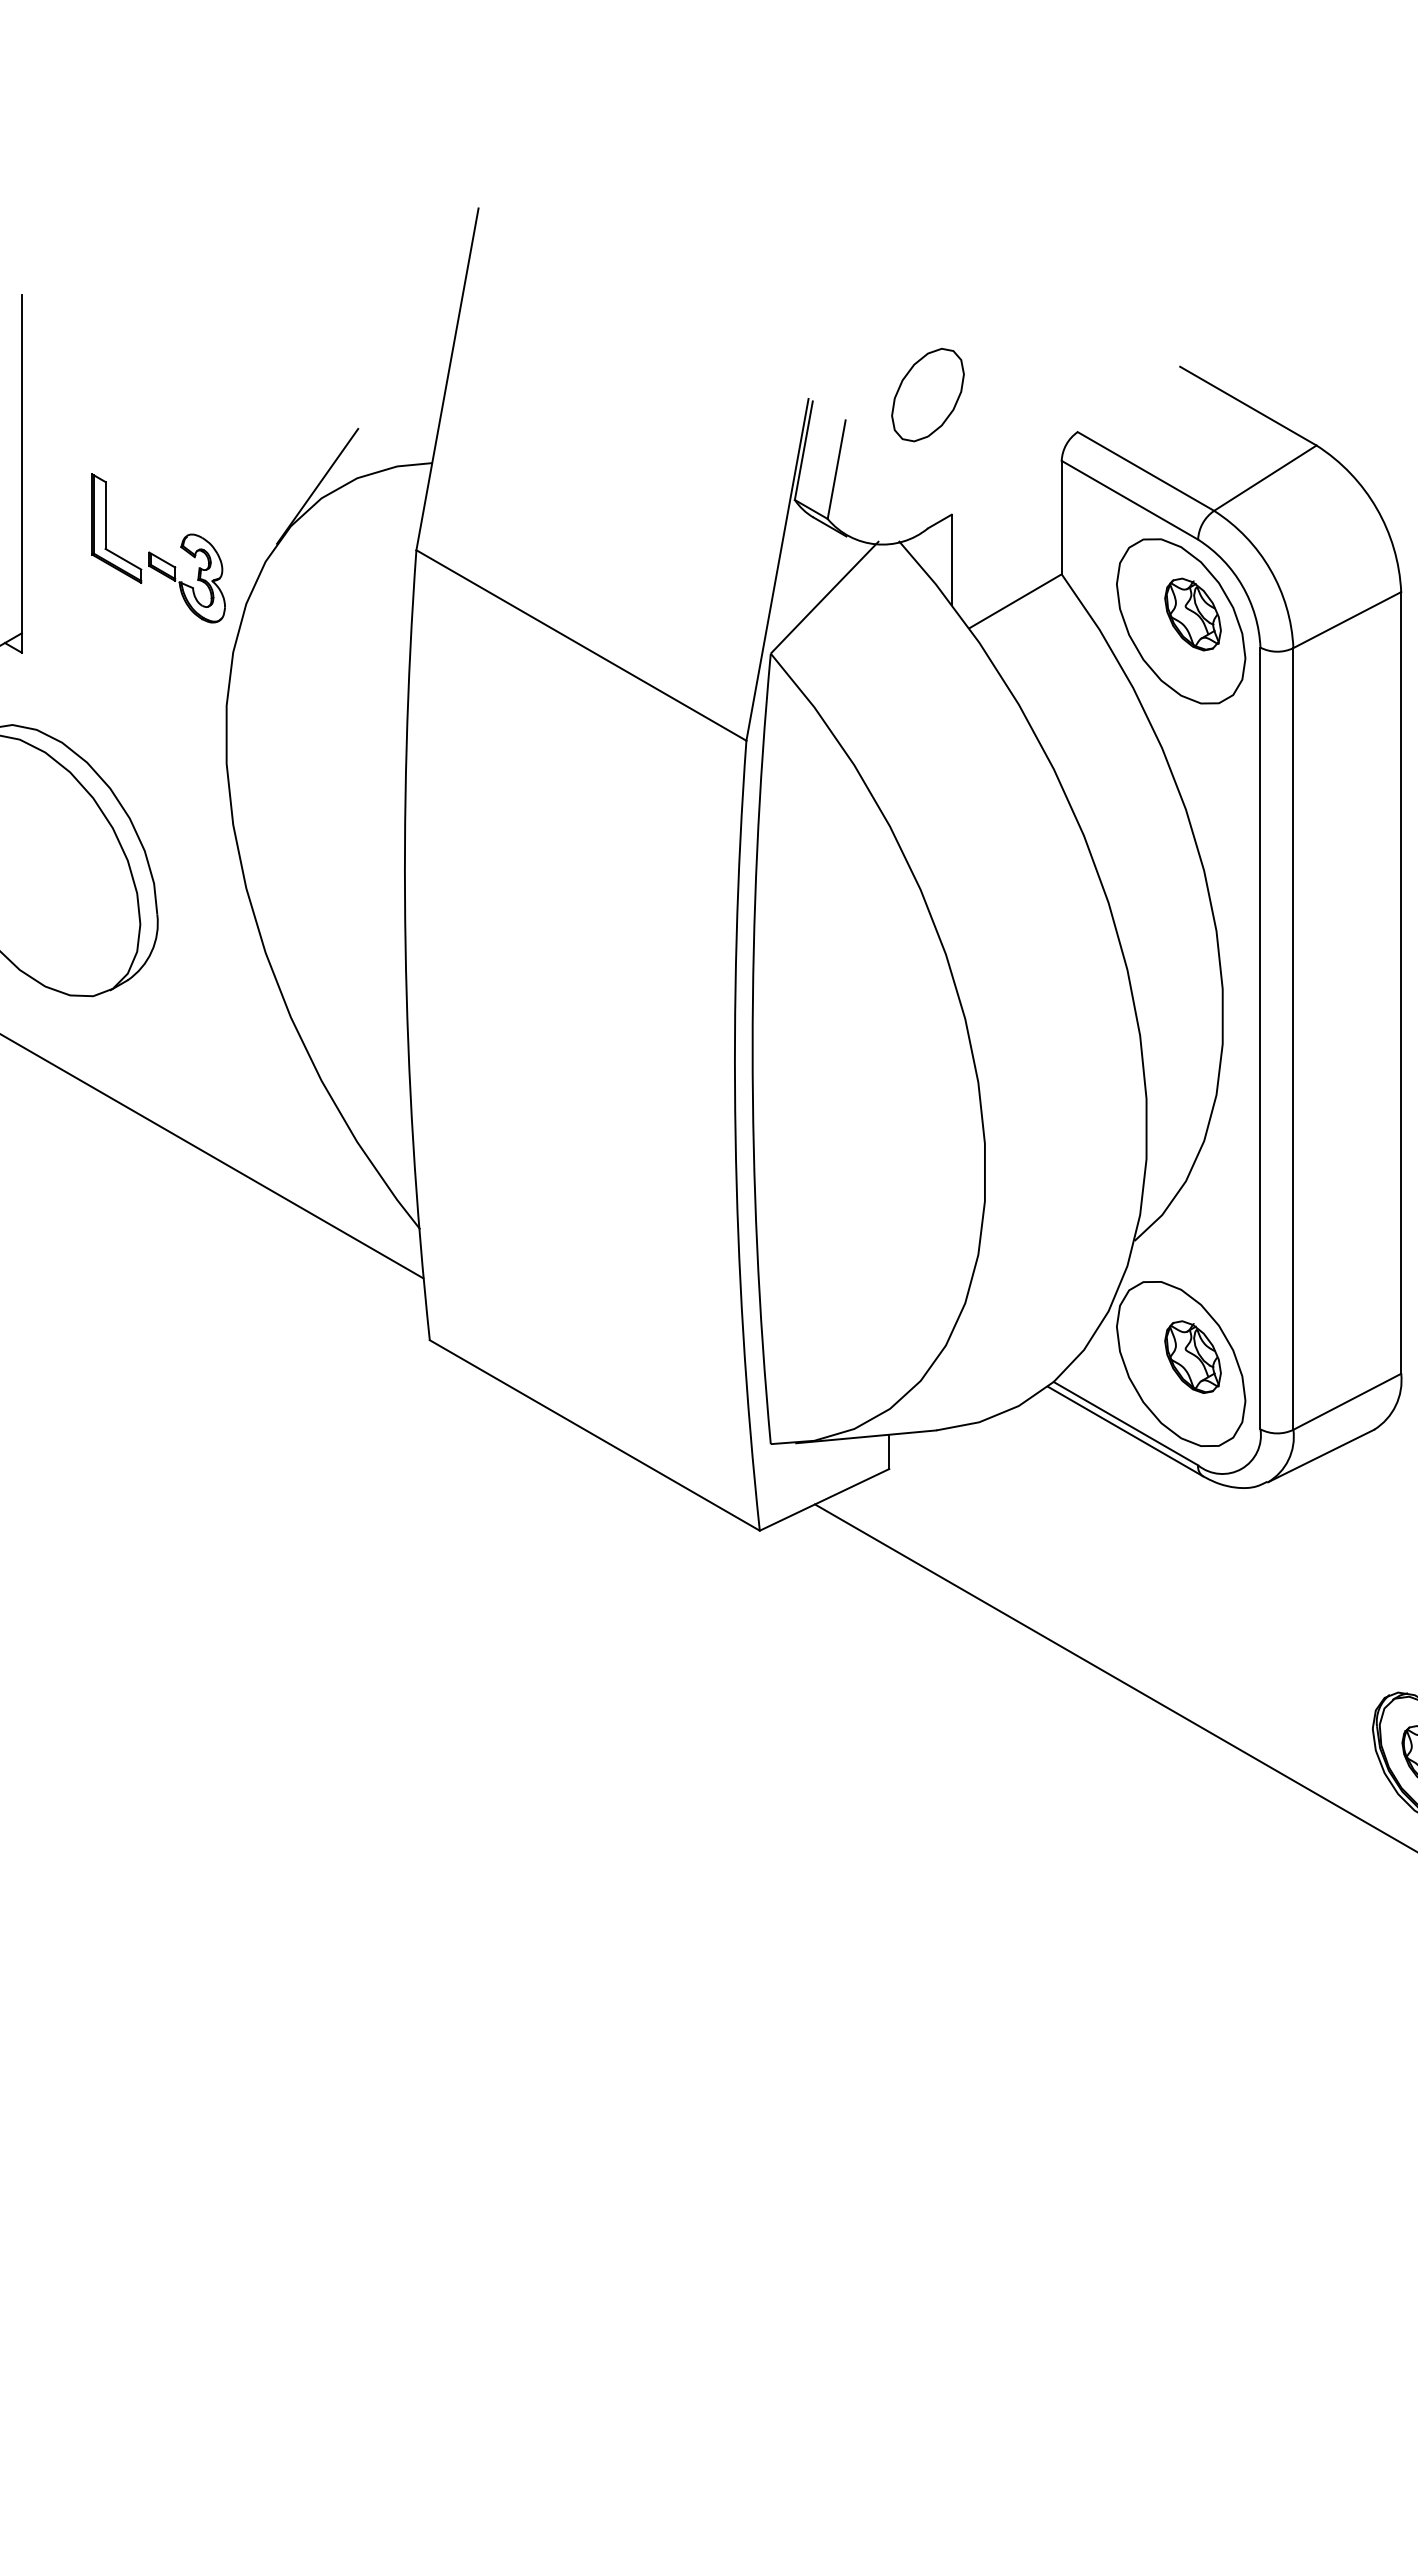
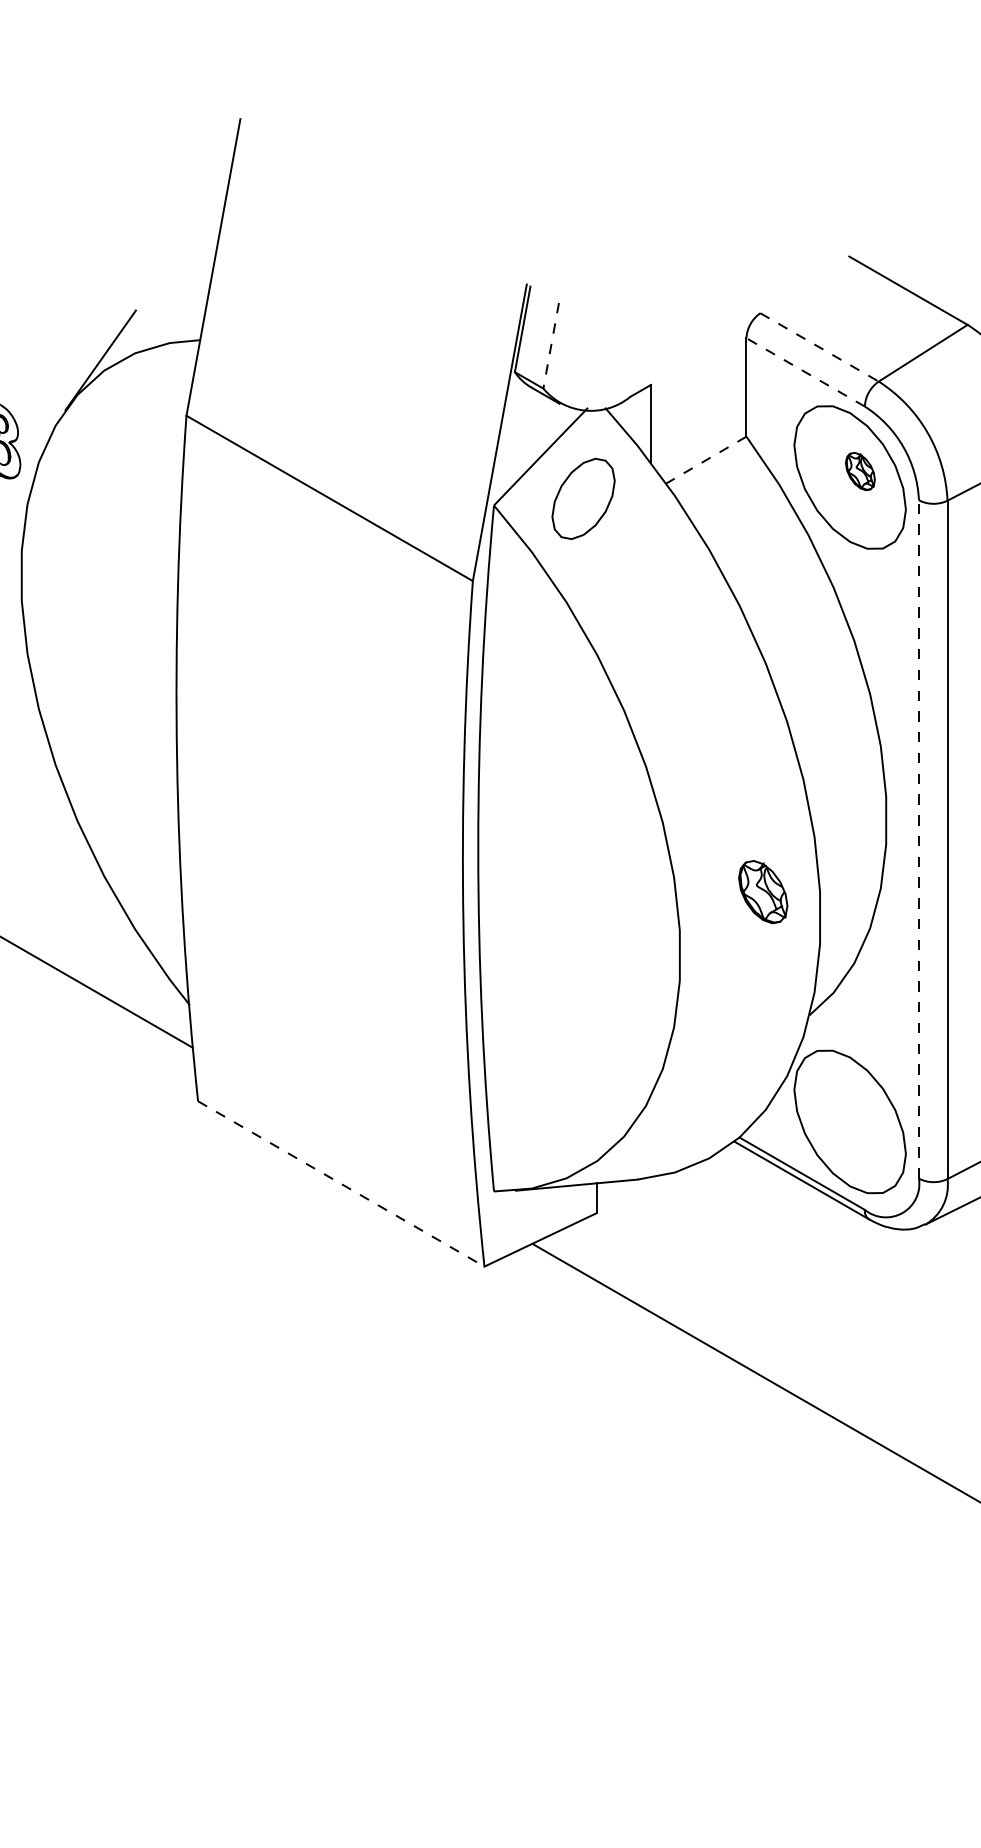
part: (927, 395) -> (583, 499), moved
line: (836, 470) -> (551, 346), solid -> dashed
line: (1145, 471) -> (819, 347), solid -> dashed
line: (1129, 500) -> (805, 372), solid -> dashed
line: (1015, 601) -> (706, 460), solid -> dashed
part: (1192, 614) -> (859, 471), size x0.6
line: (1260, 1038) -> (918, 839), solid -> dashed
part: (1192, 1356) -> (762, 891), moved
line: (594, 1435) -> (341, 1183), solid -> dashed

